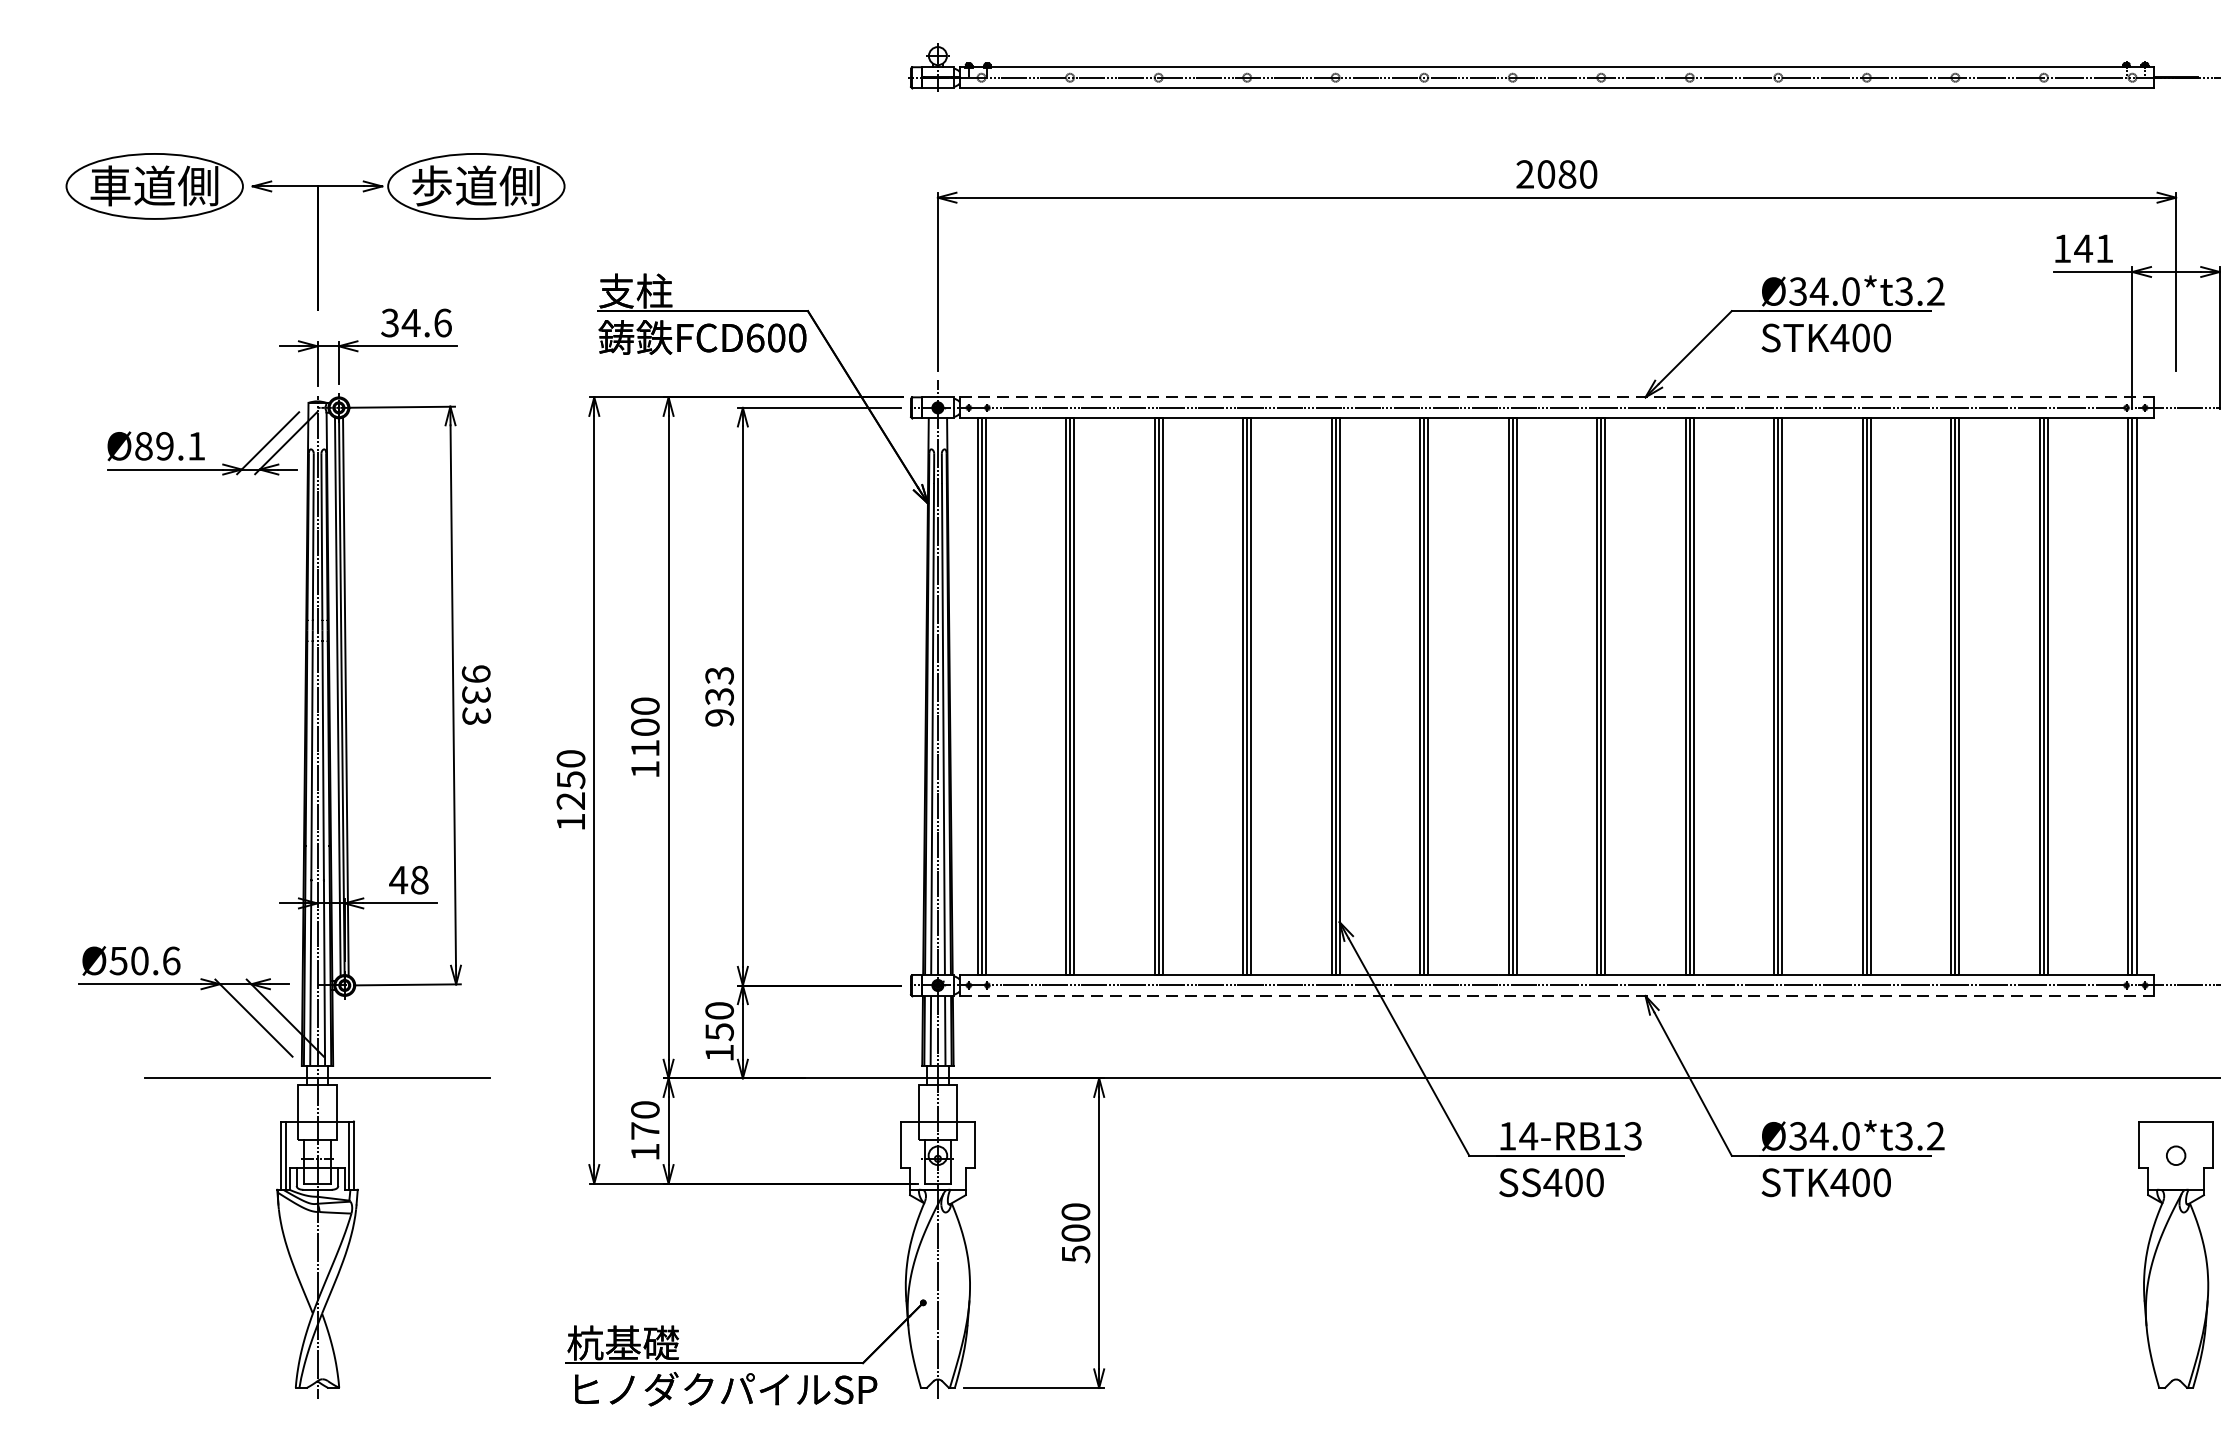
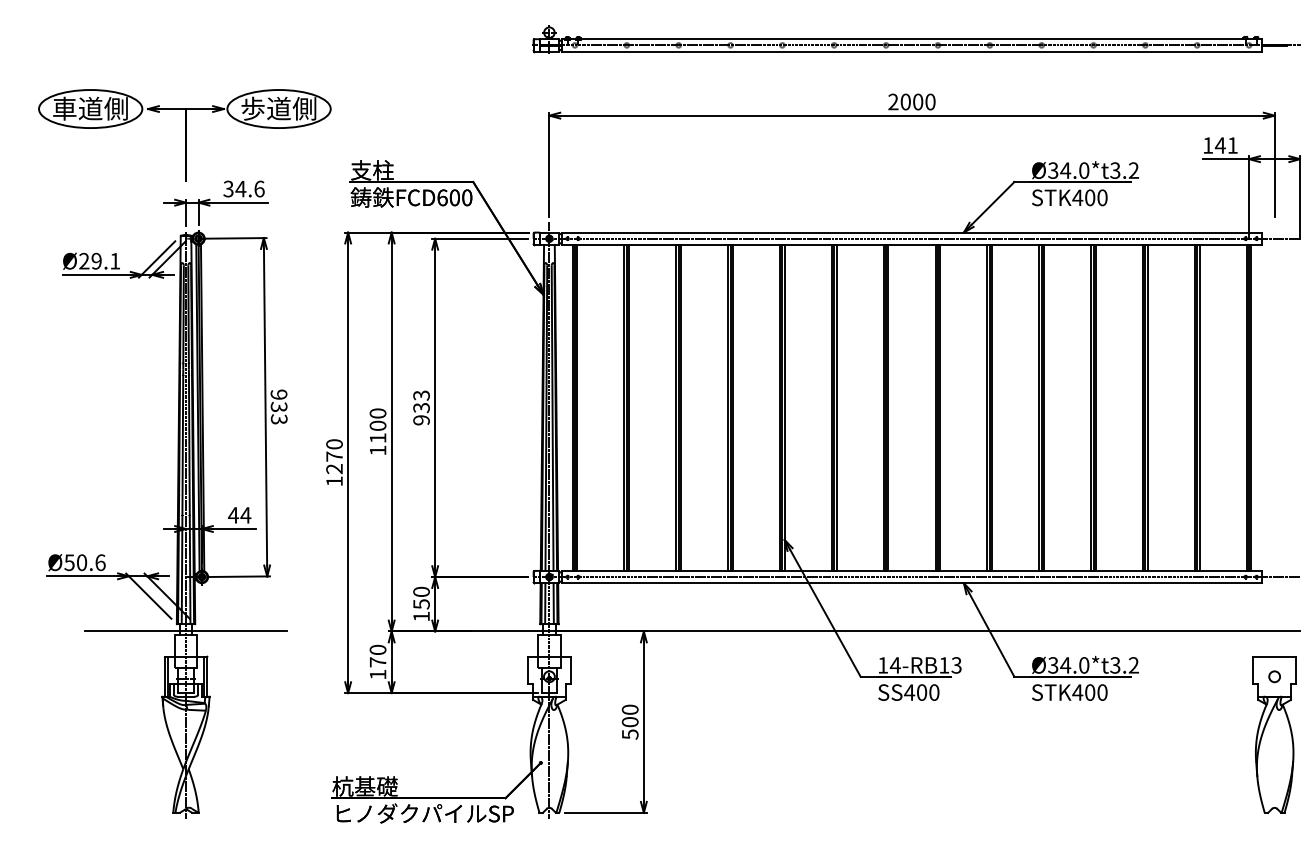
text: (1568, 175) -> (918, 102), 2080 -> 2000
line: (1557, 397) -> (912, 232), dashed -> solid
text: (144, 446) -> (84, 261), Ø89.1 -> Ø29.1
text: (570, 779) -> (334, 456), 1250 -> 1270
text: (419, 880) -> (245, 515), 48 -> 44
line: (1557, 996) -> (912, 583), dashed -> solid

